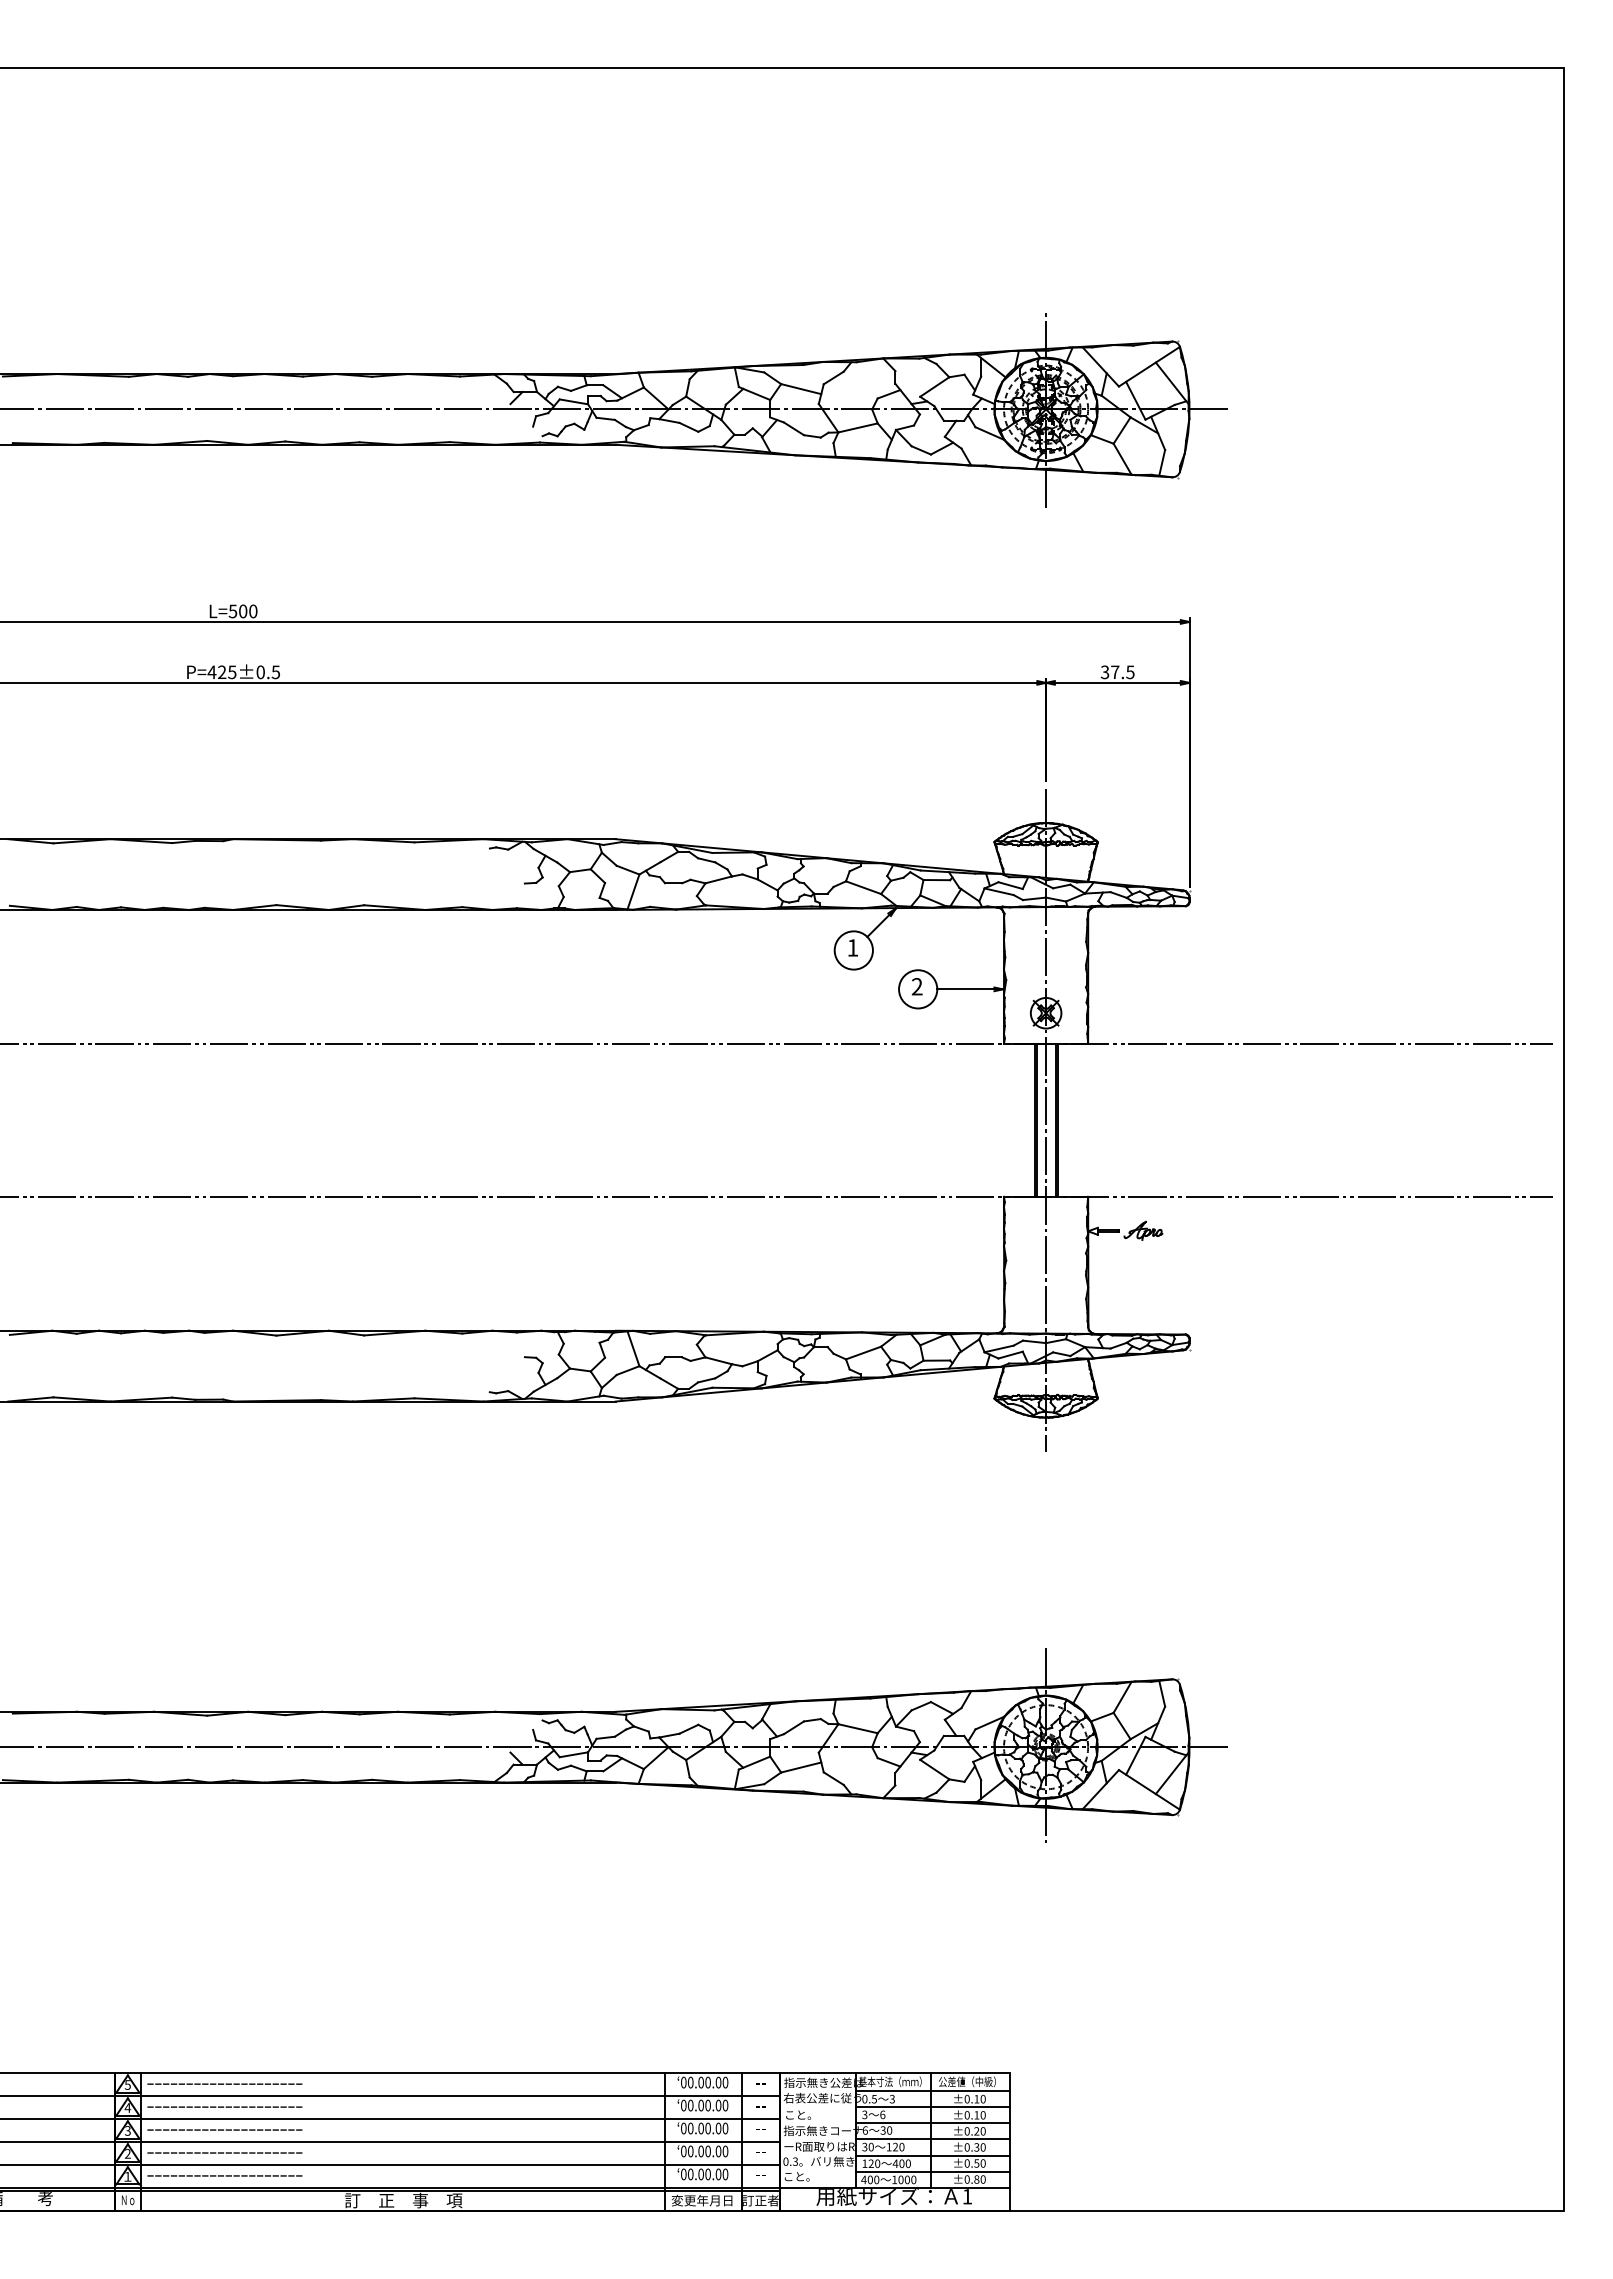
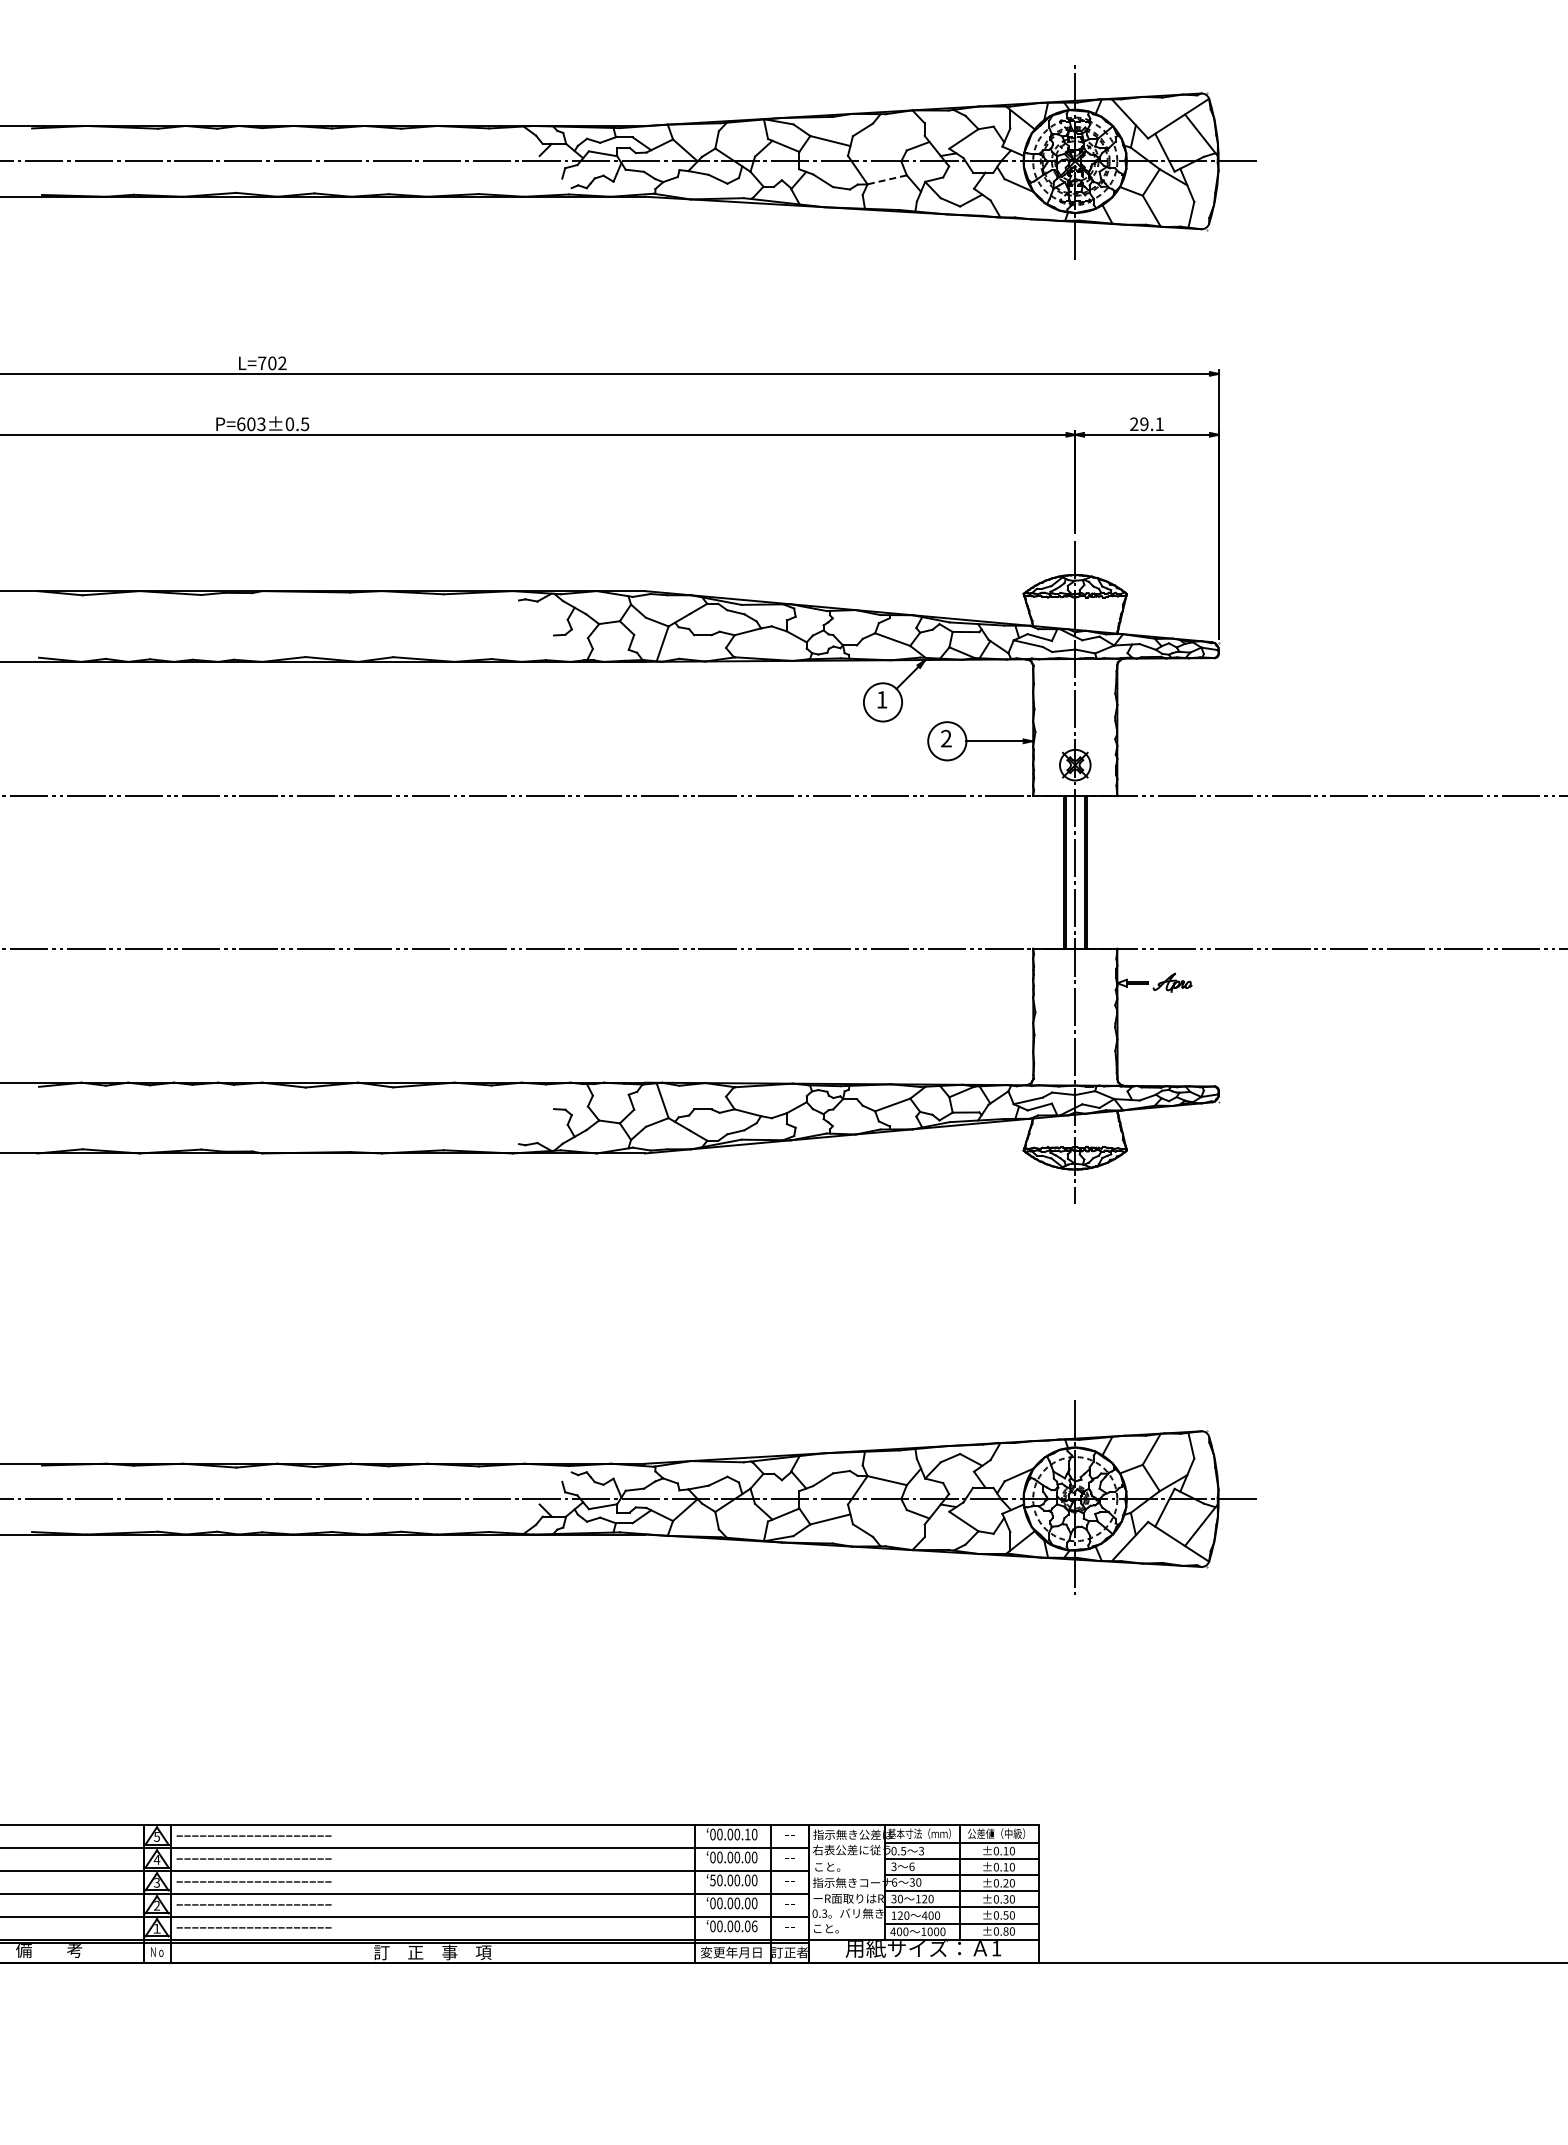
line: (857, 428) -> (886, 180), solid -> dashed
text: (242, 611) -> (271, 363), L=500 -> L=702
text: (221, 672) -> (250, 424), P=425±0.5 -> P=603±0.5
text: (1117, 672) -> (1146, 424), 37.5 -> 29.1
text: (718, 2082) -> (747, 1834), 00.00.00 -> 00.00.10
text: (683, 2128) -> (712, 1880), 00.00.00 -> 50.00.00
text: (725, 2174) -> (754, 1926), 00.00.00 -> 00.00.06

